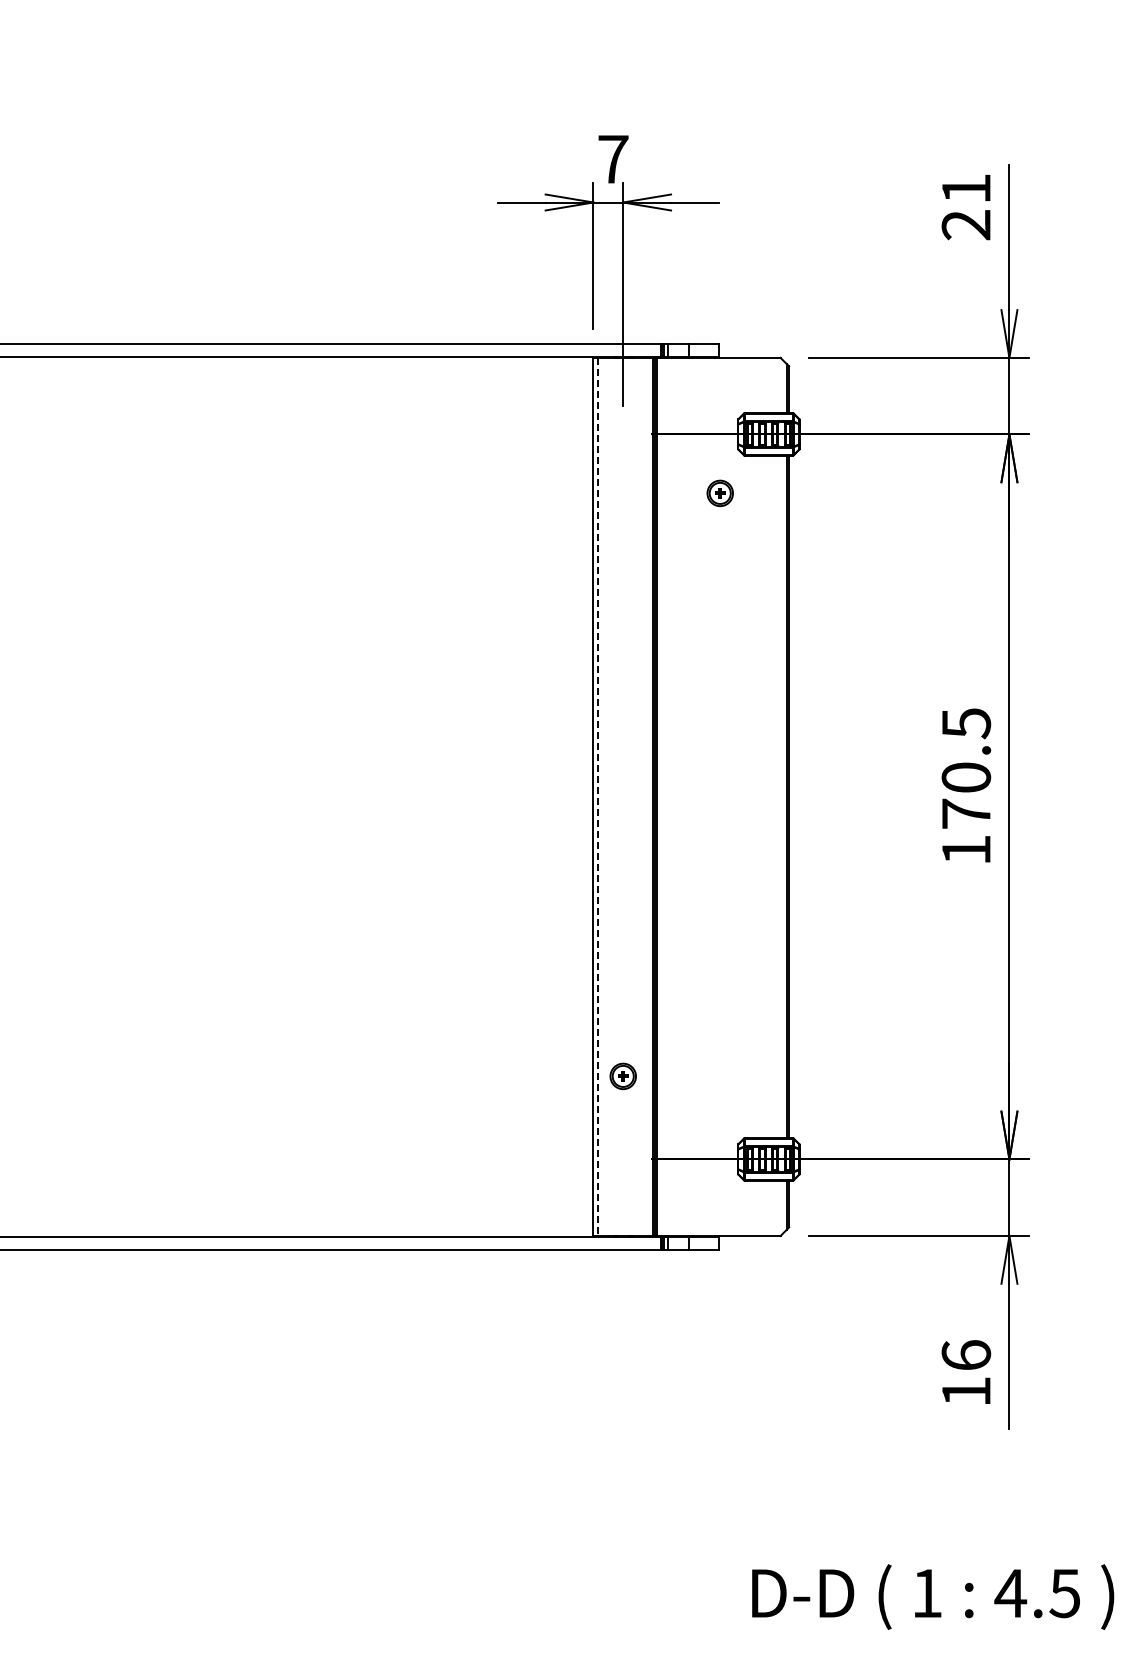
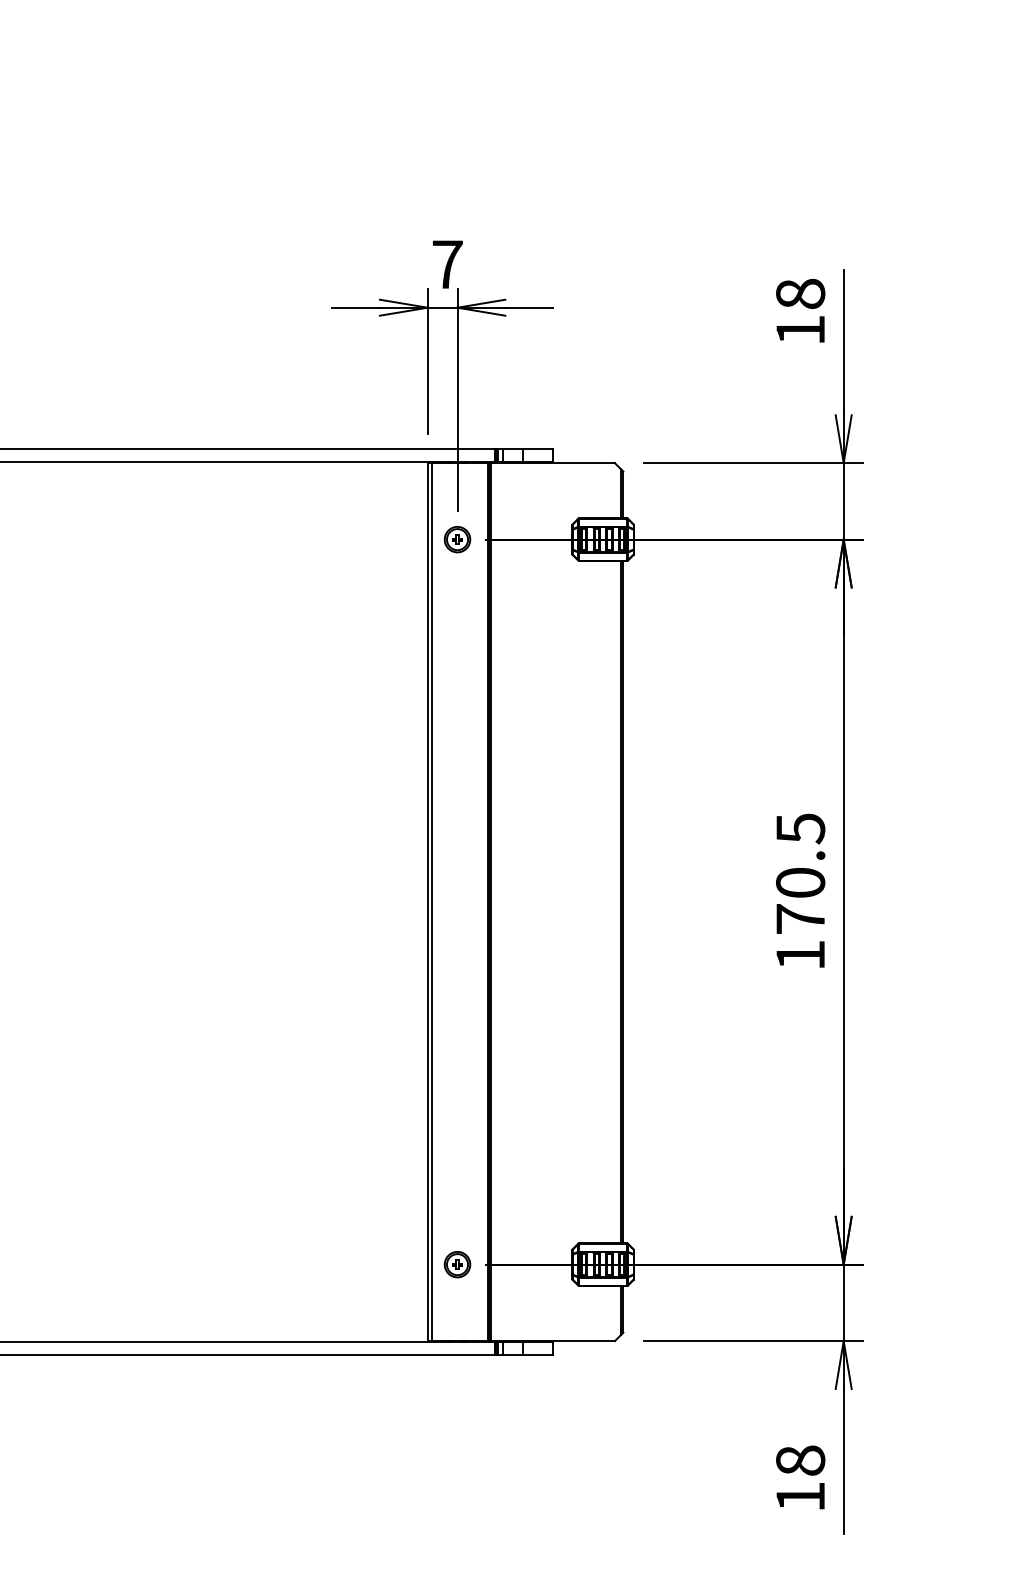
text: (966, 206) -> (800, 311), 21 -> 18
part: (719, 493) -> (456, 539), moved
line: (597, 797) -> (431, 902), dashed -> solid
part: (622, 1076) -> (456, 1264), moved
text: (966, 1355) -> (800, 1460), 16 -> 18

